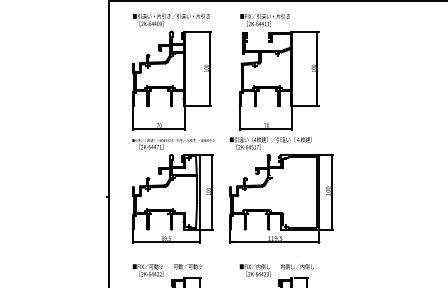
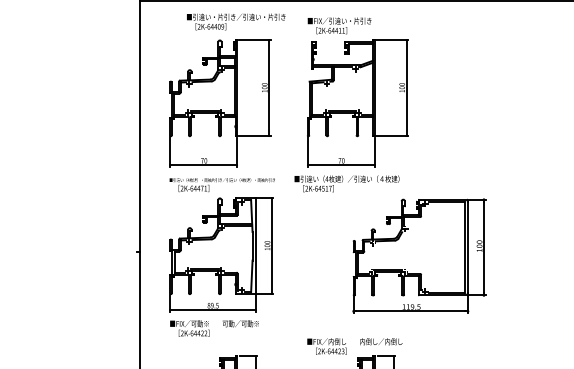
text: (170, 19) -> (235, 21), moved
part: (281, 198) -> (419, 255), moved
text: (166, 270) -> (213, 328), moved

